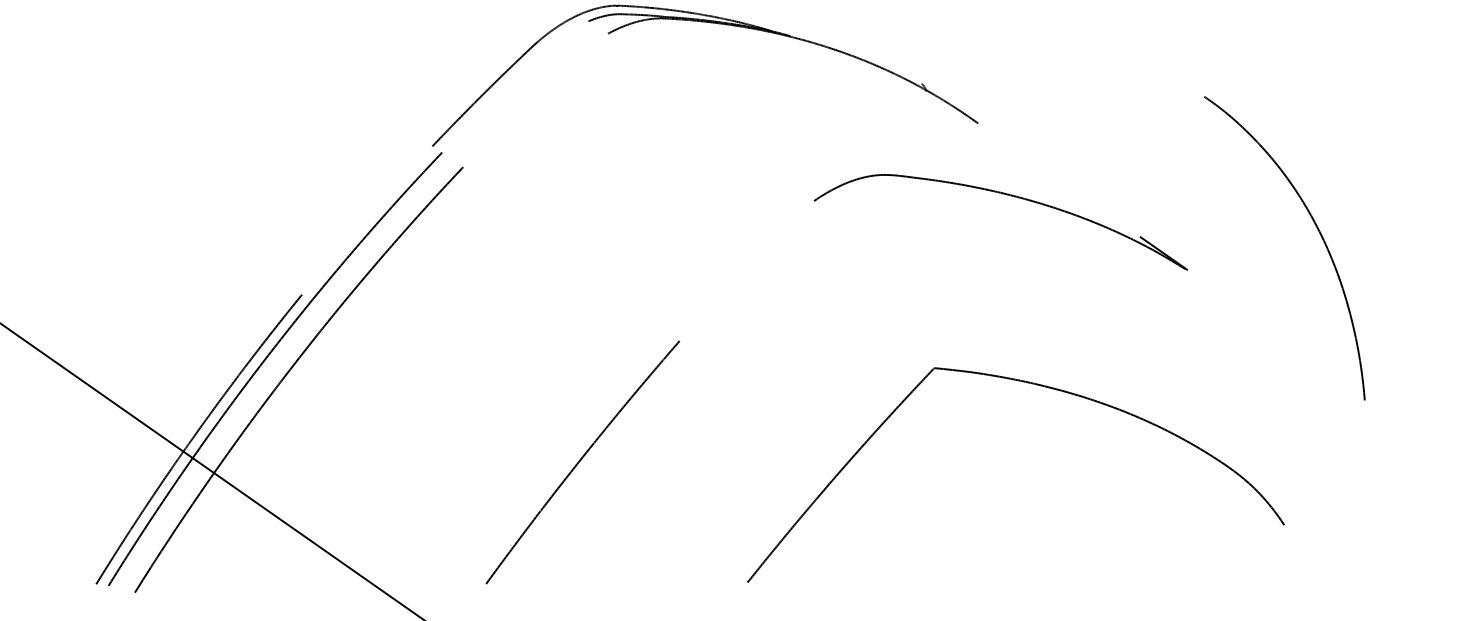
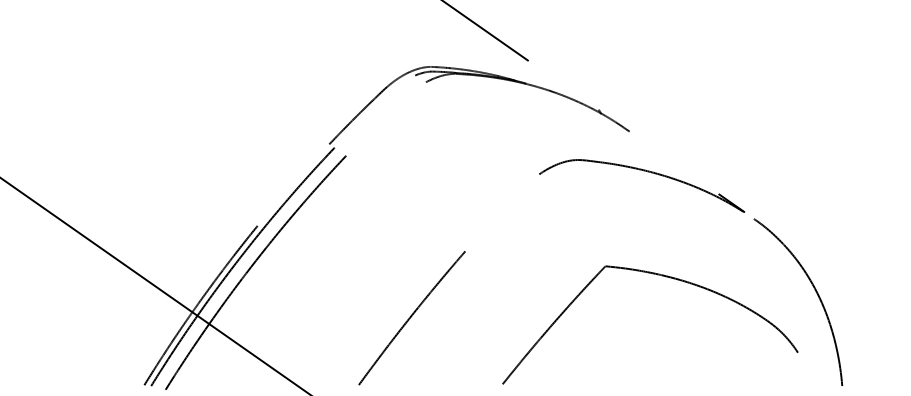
curve: (1317, 232) -> (816, 293), moved

